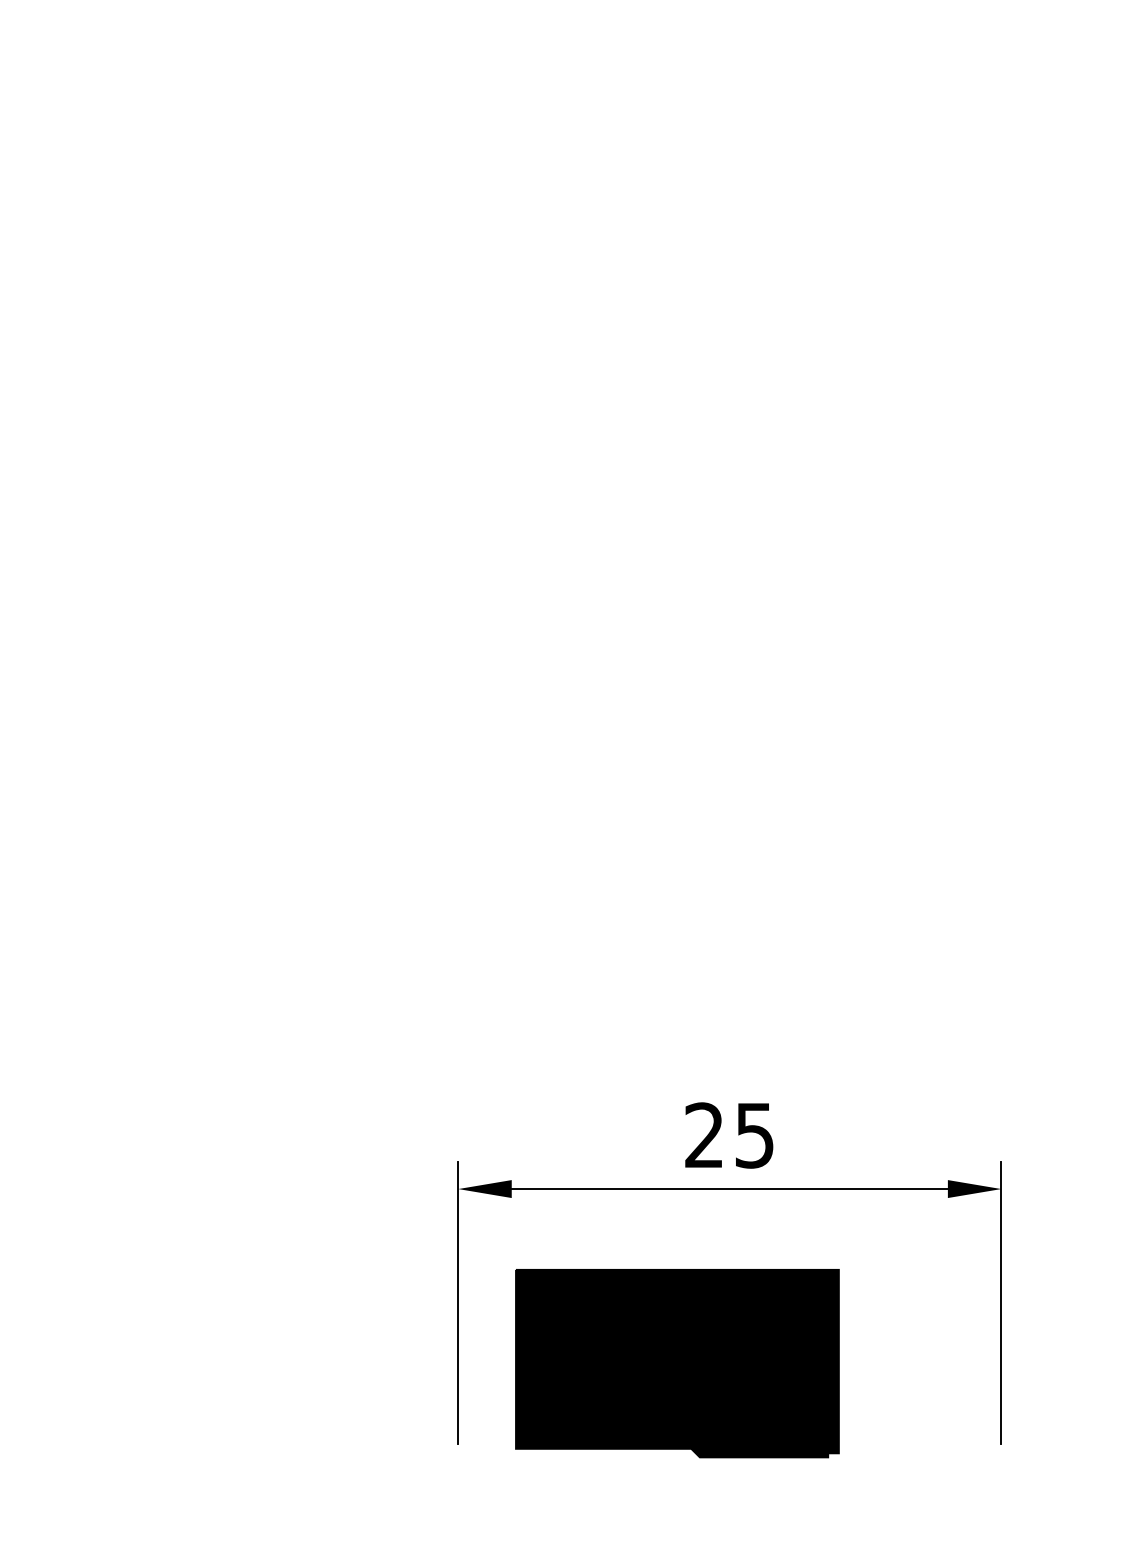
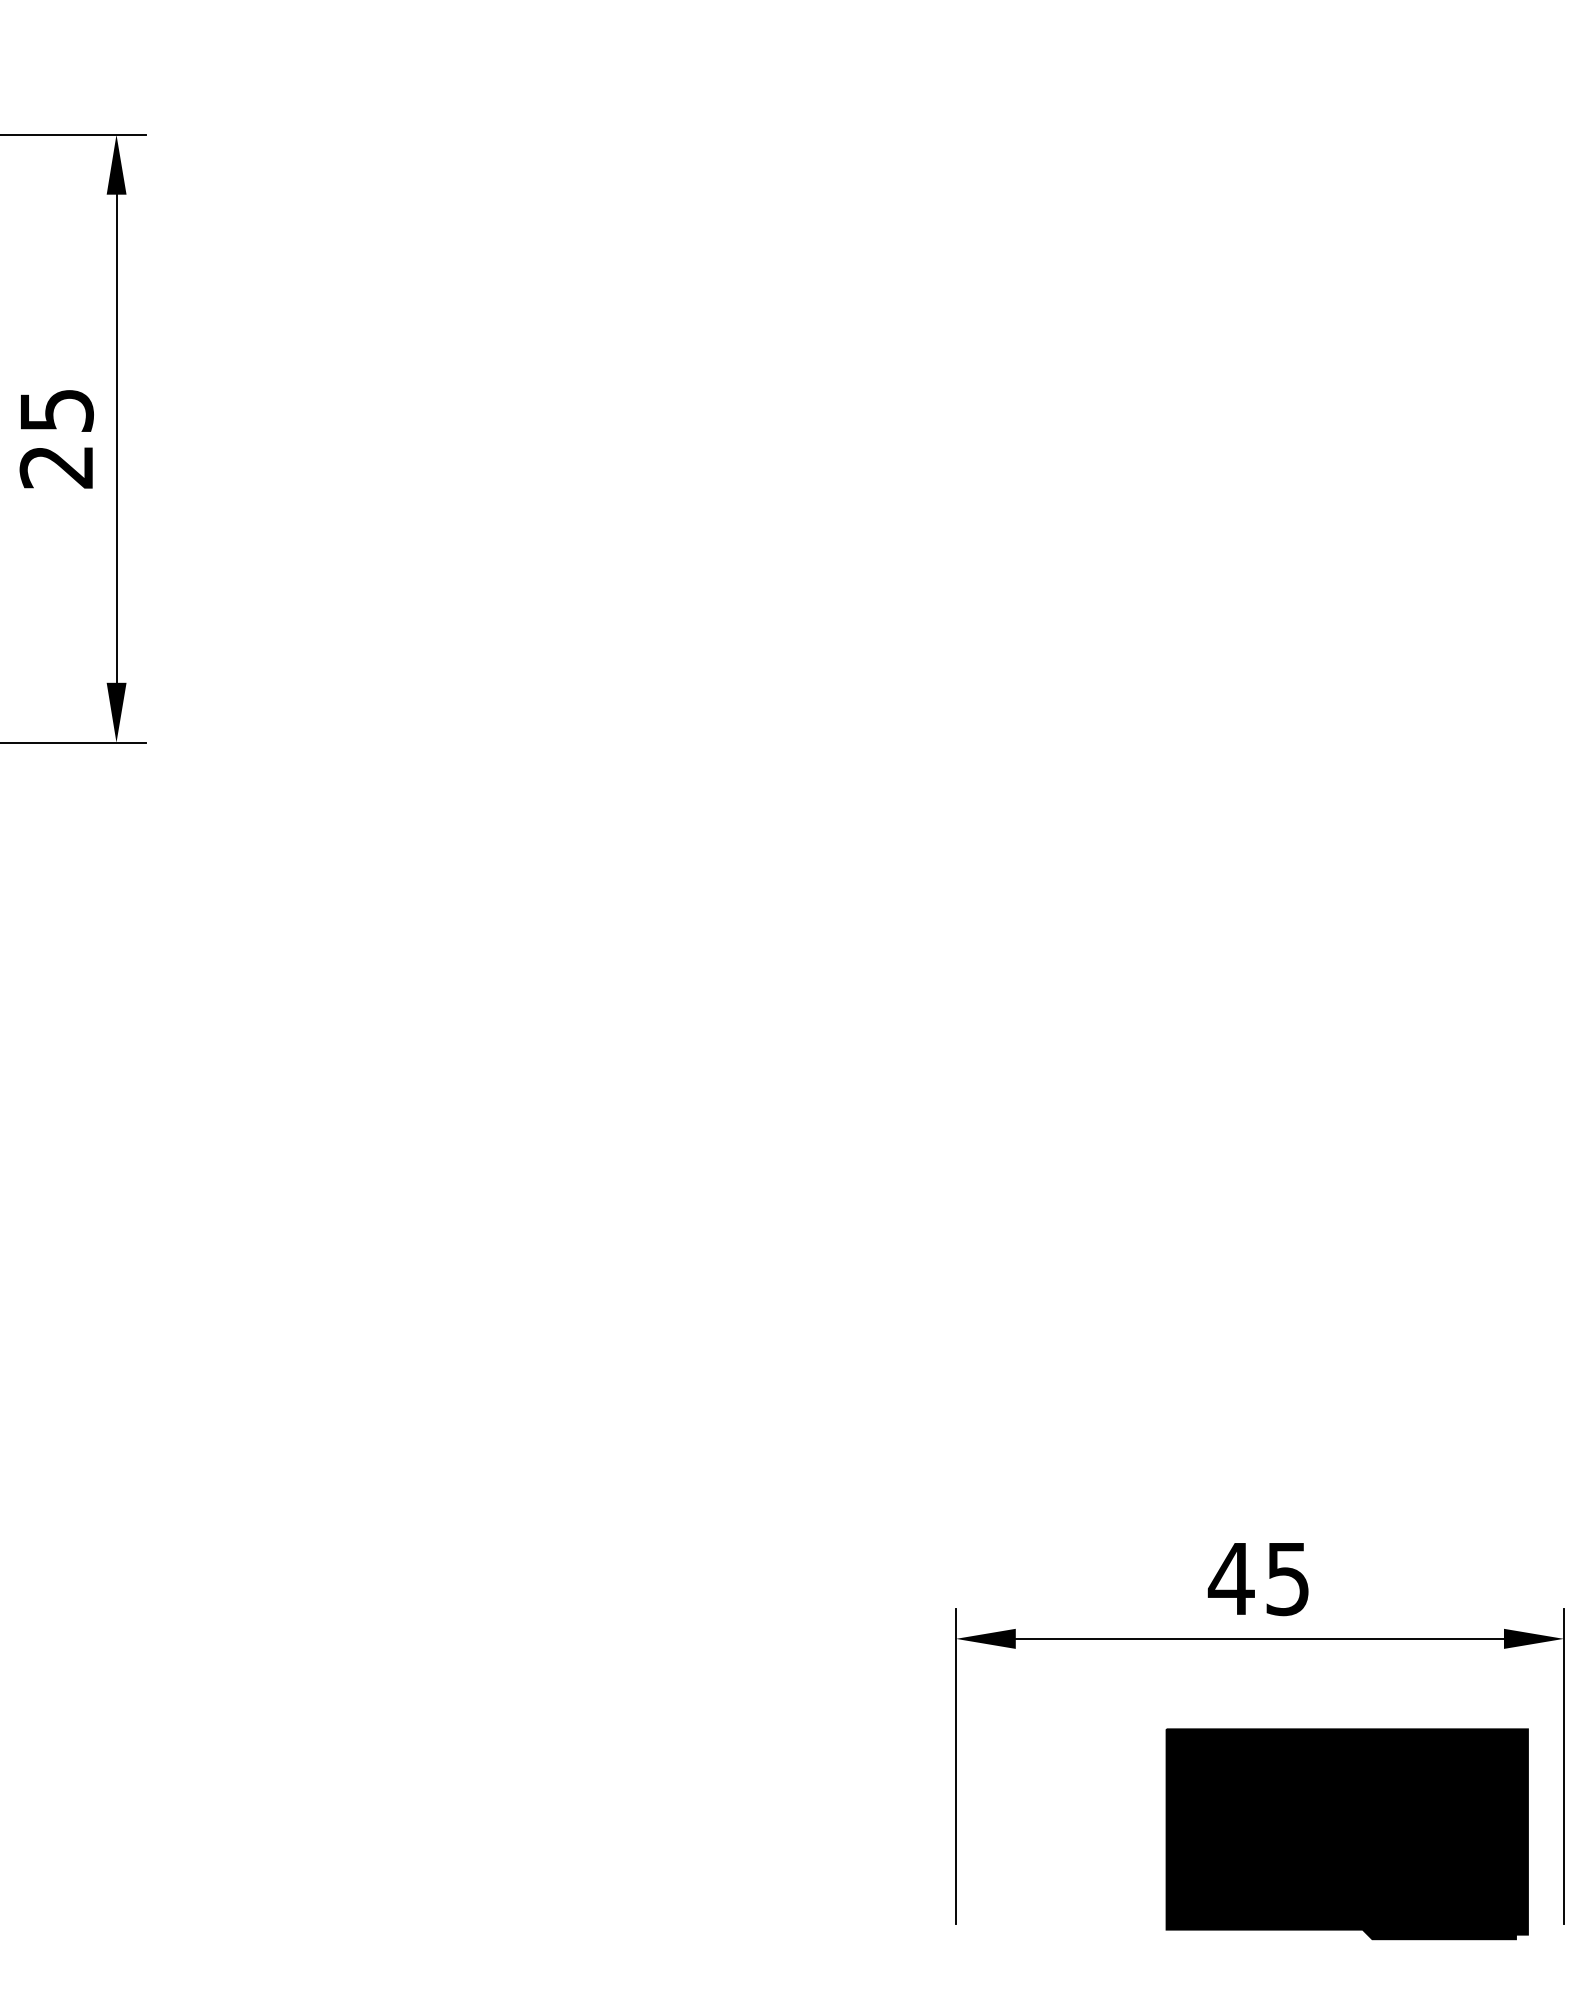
text: (703, 1134) -> (1230, 1577), 25 -> 45
part: (676, 1363) -> (1346, 1834), moved

